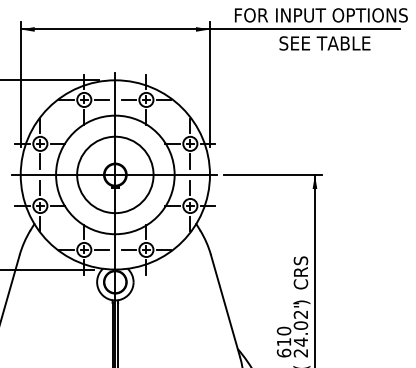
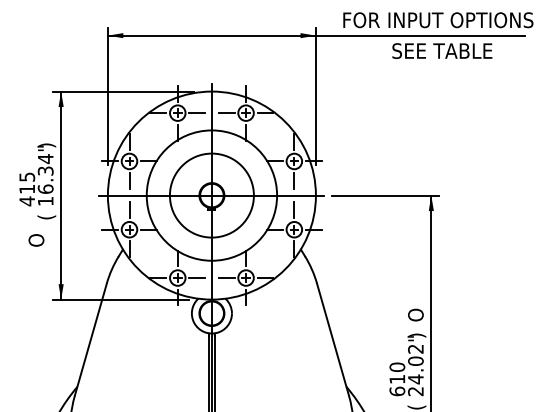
text: (300, 270) -> (415, 300), CRS -> O

